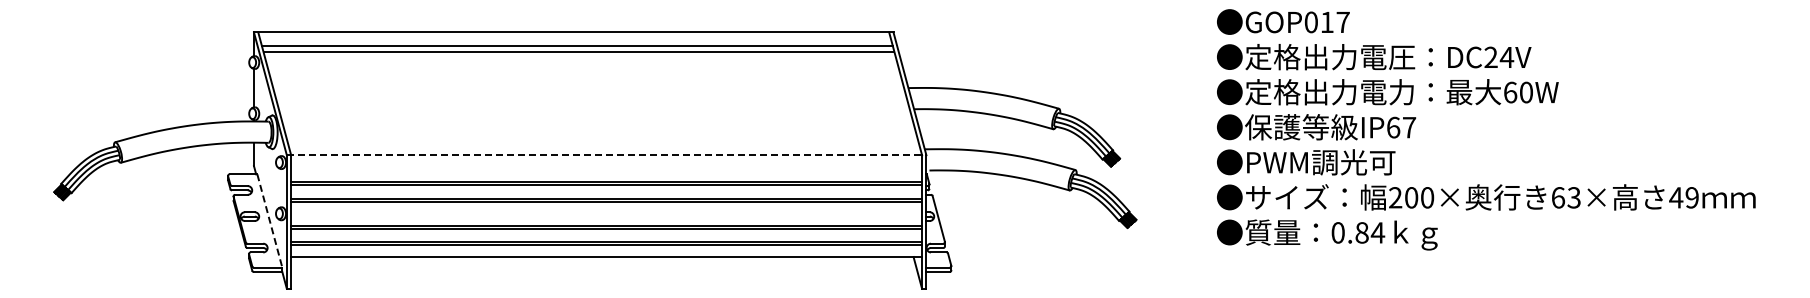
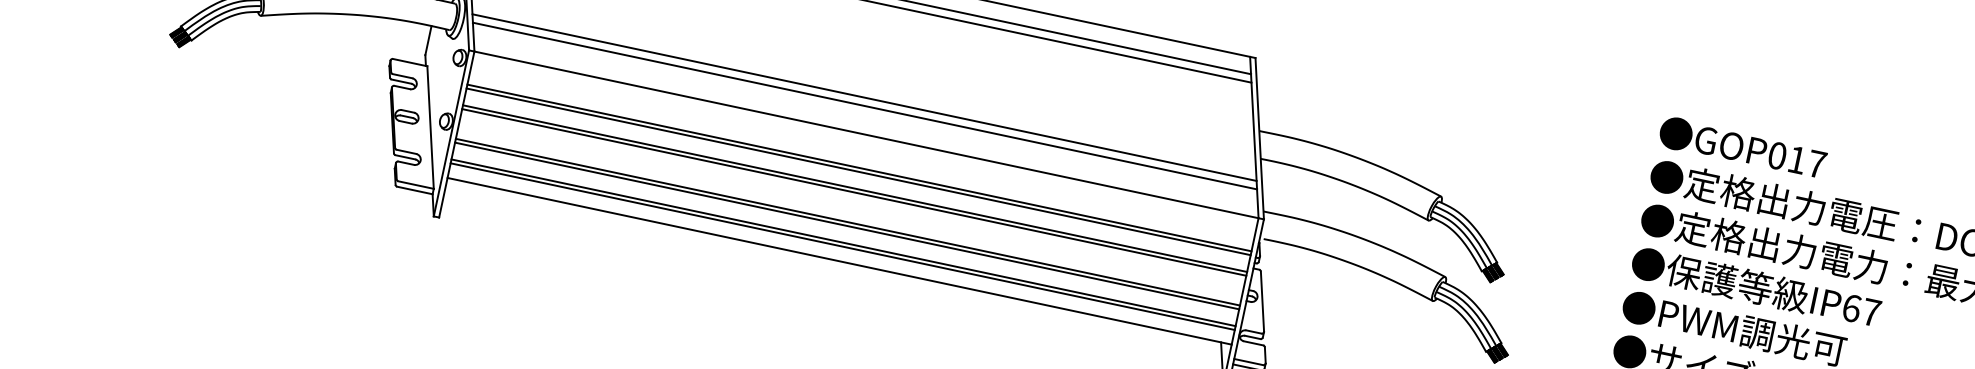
line: (598, 126) -> (863, 96), added
line: (600, 133) -> (864, 106), added
line: (606, 155) -> (866, 135), dashed -> solid
line: (269, 221) -> (430, 128), dashed -> solid

